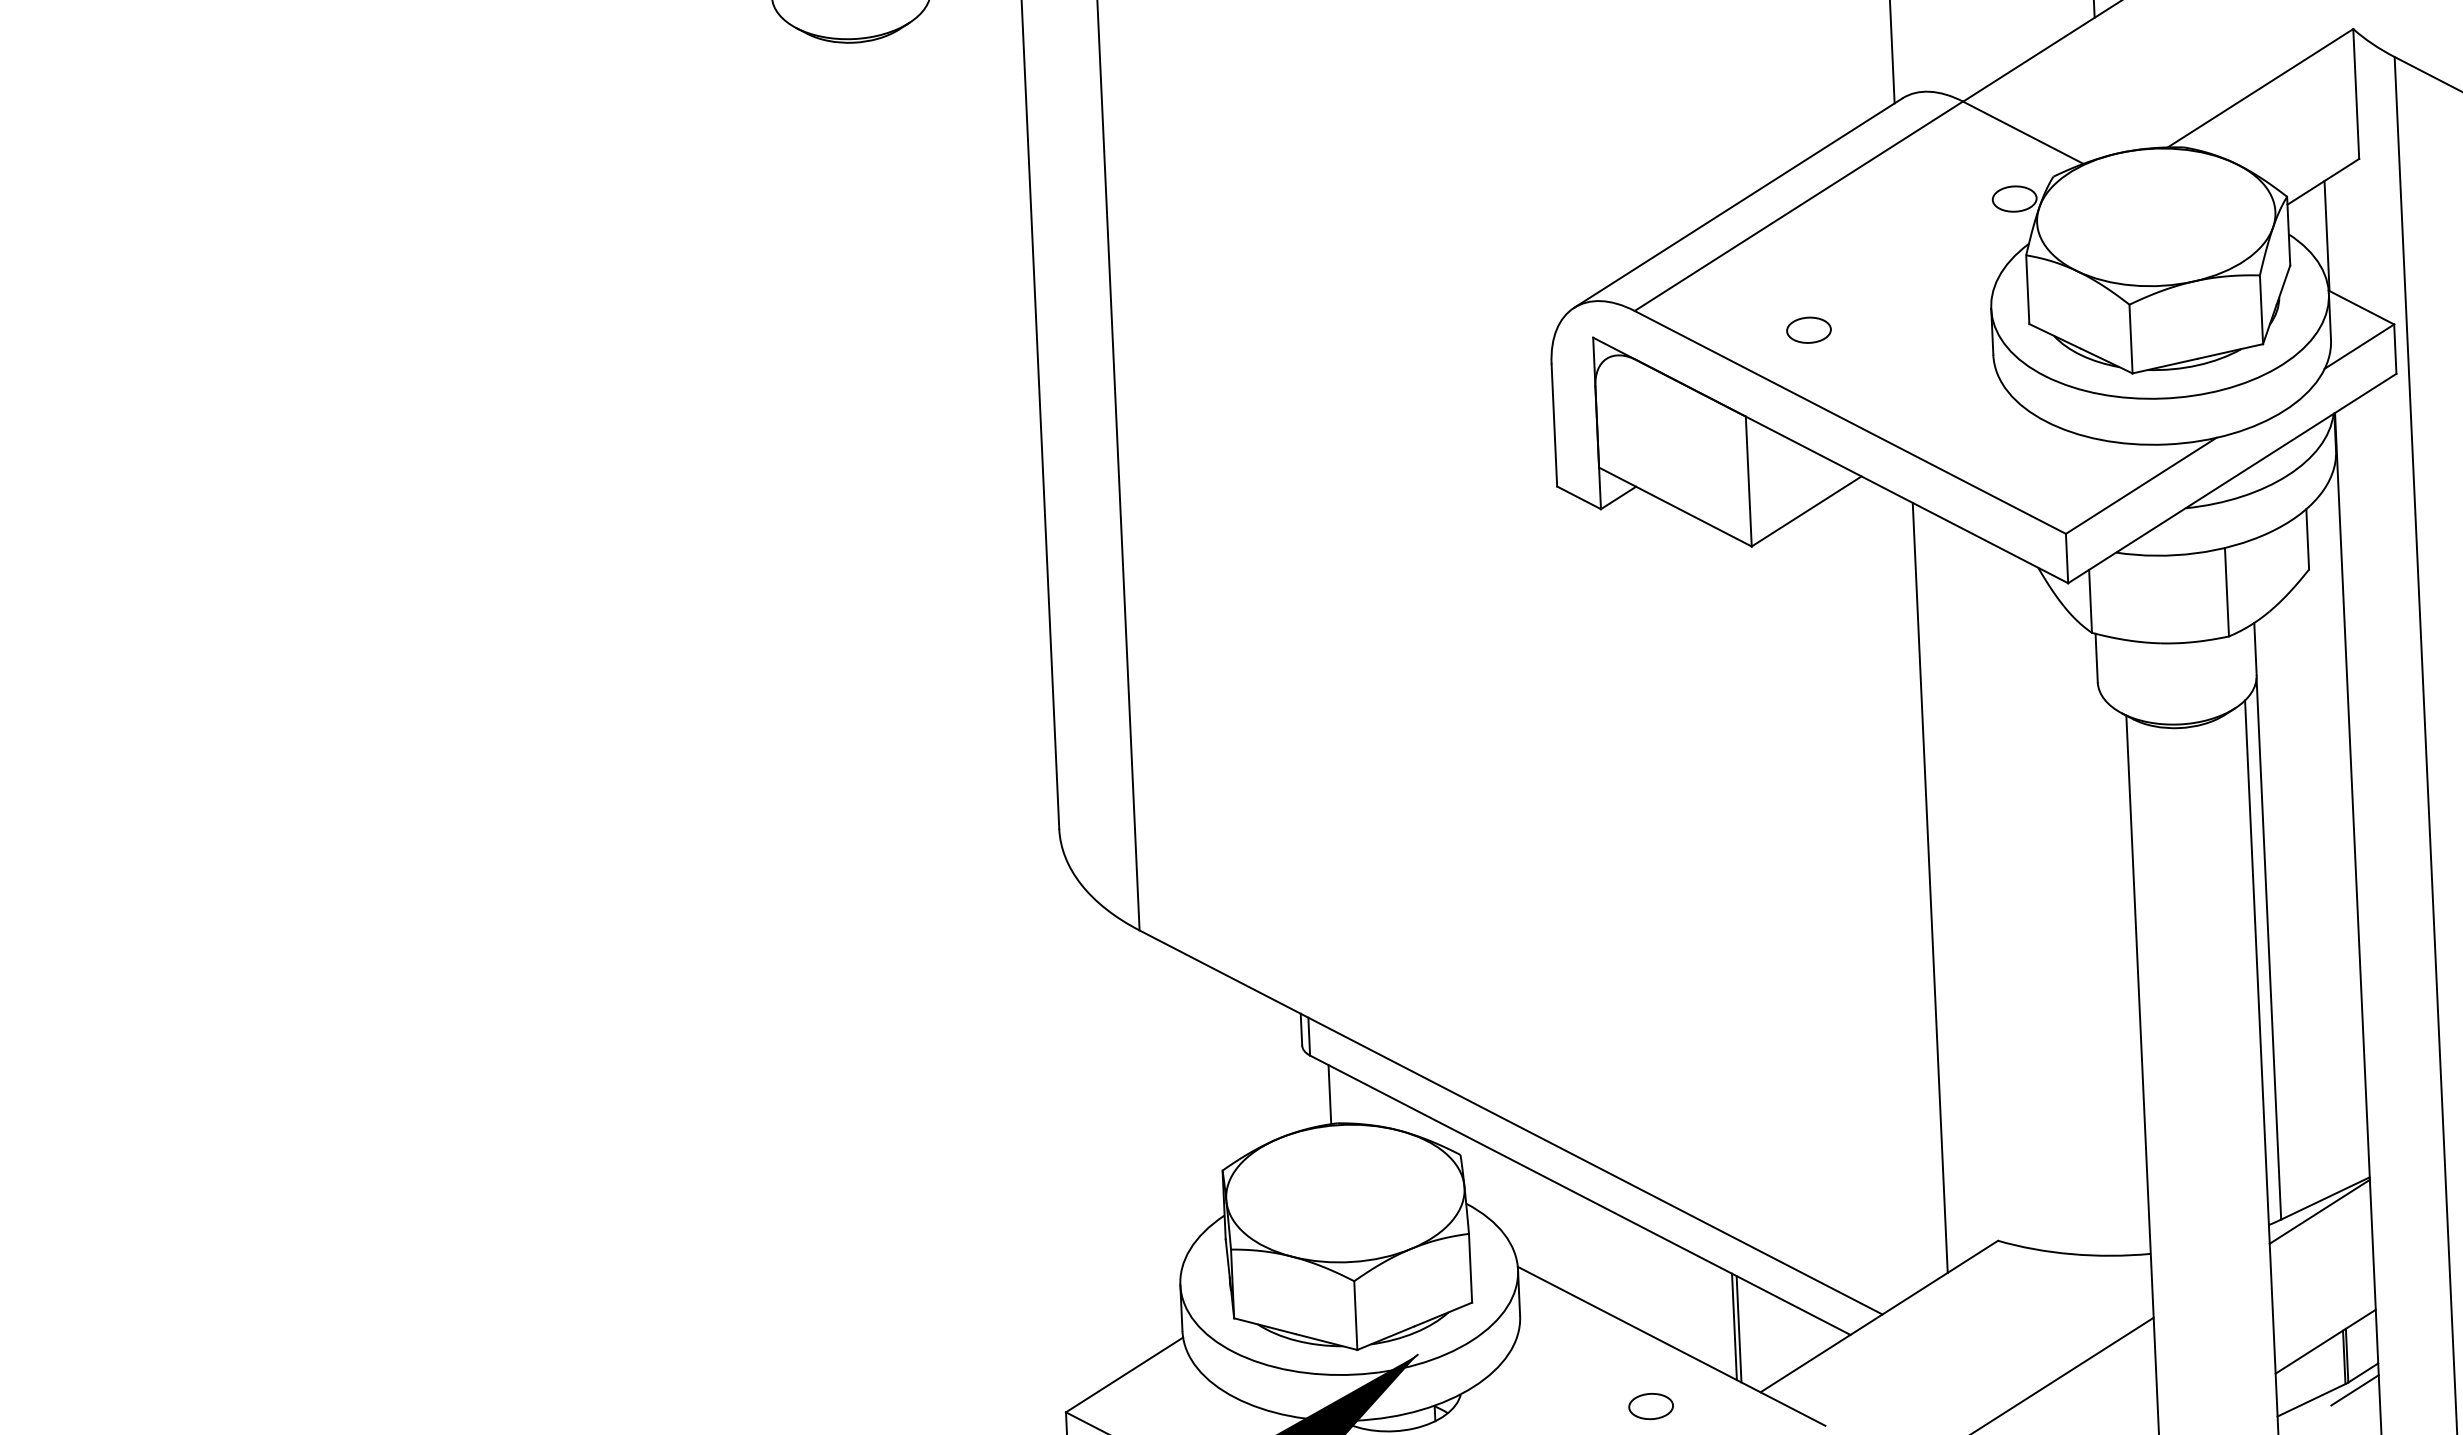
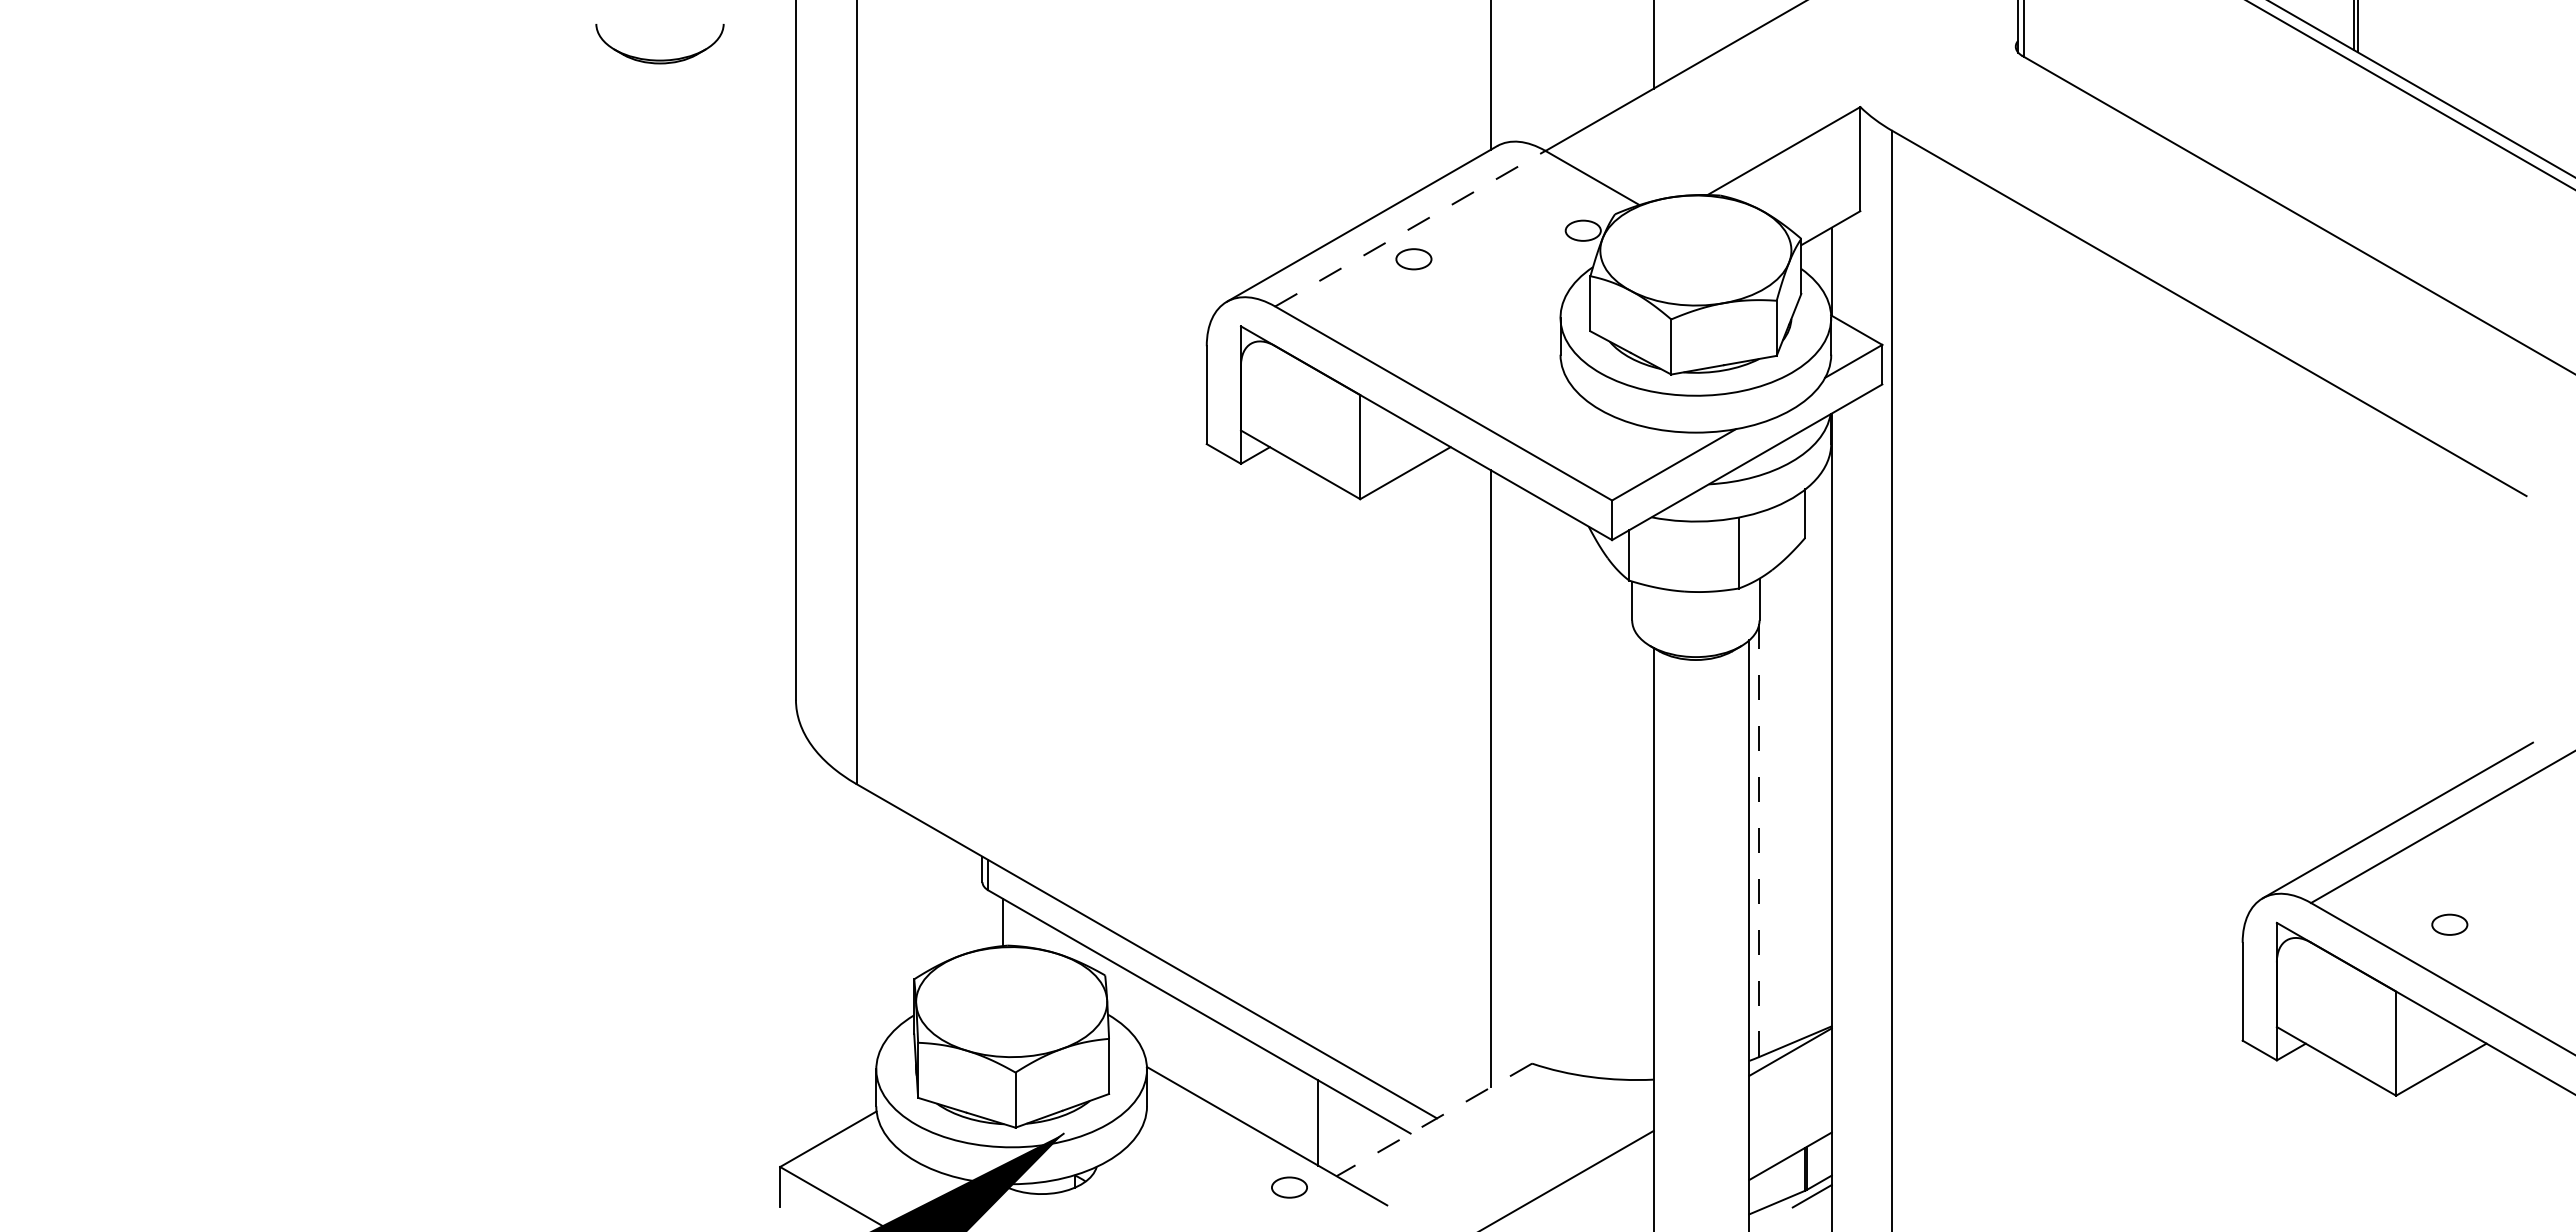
line: (1799, 206) -> (1410, 228), solid -> dashed
part: (1808, 330) -> (1413, 259), moved
line: (2269, 949) -> (1759, 840), solid -> dashed
line: (1879, 1316) -> (1434, 1119), solid -> dashed
line: (1738, 1328) -> (1321, 1124), removed
part: (1651, 1406) -> (1289, 1187), moved

